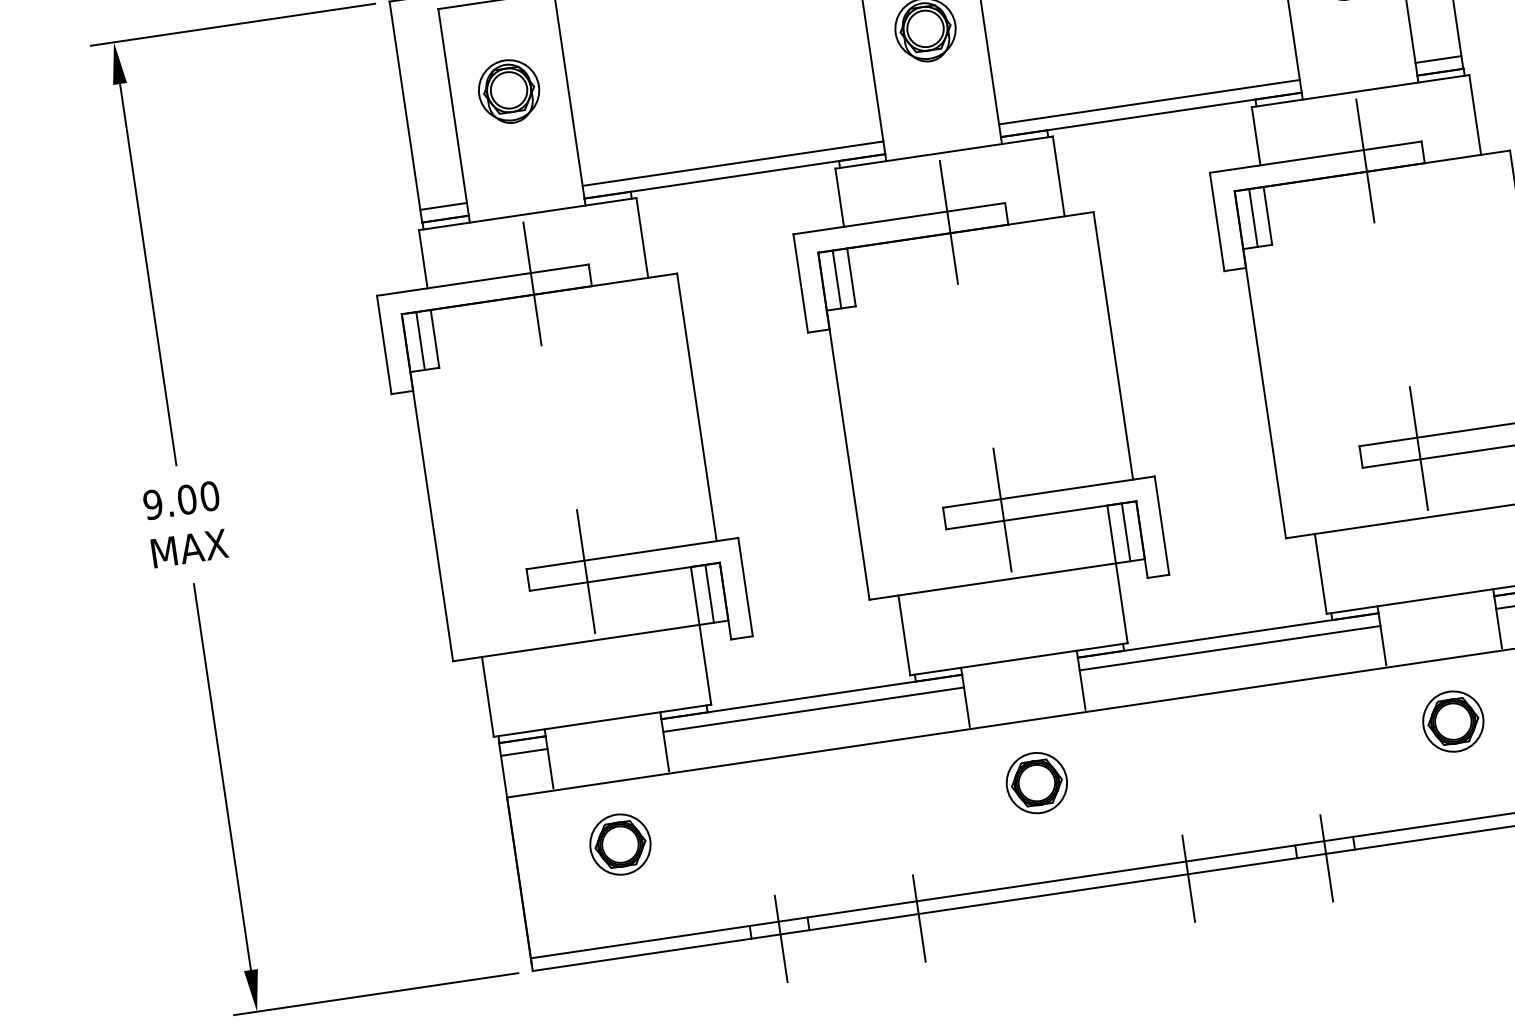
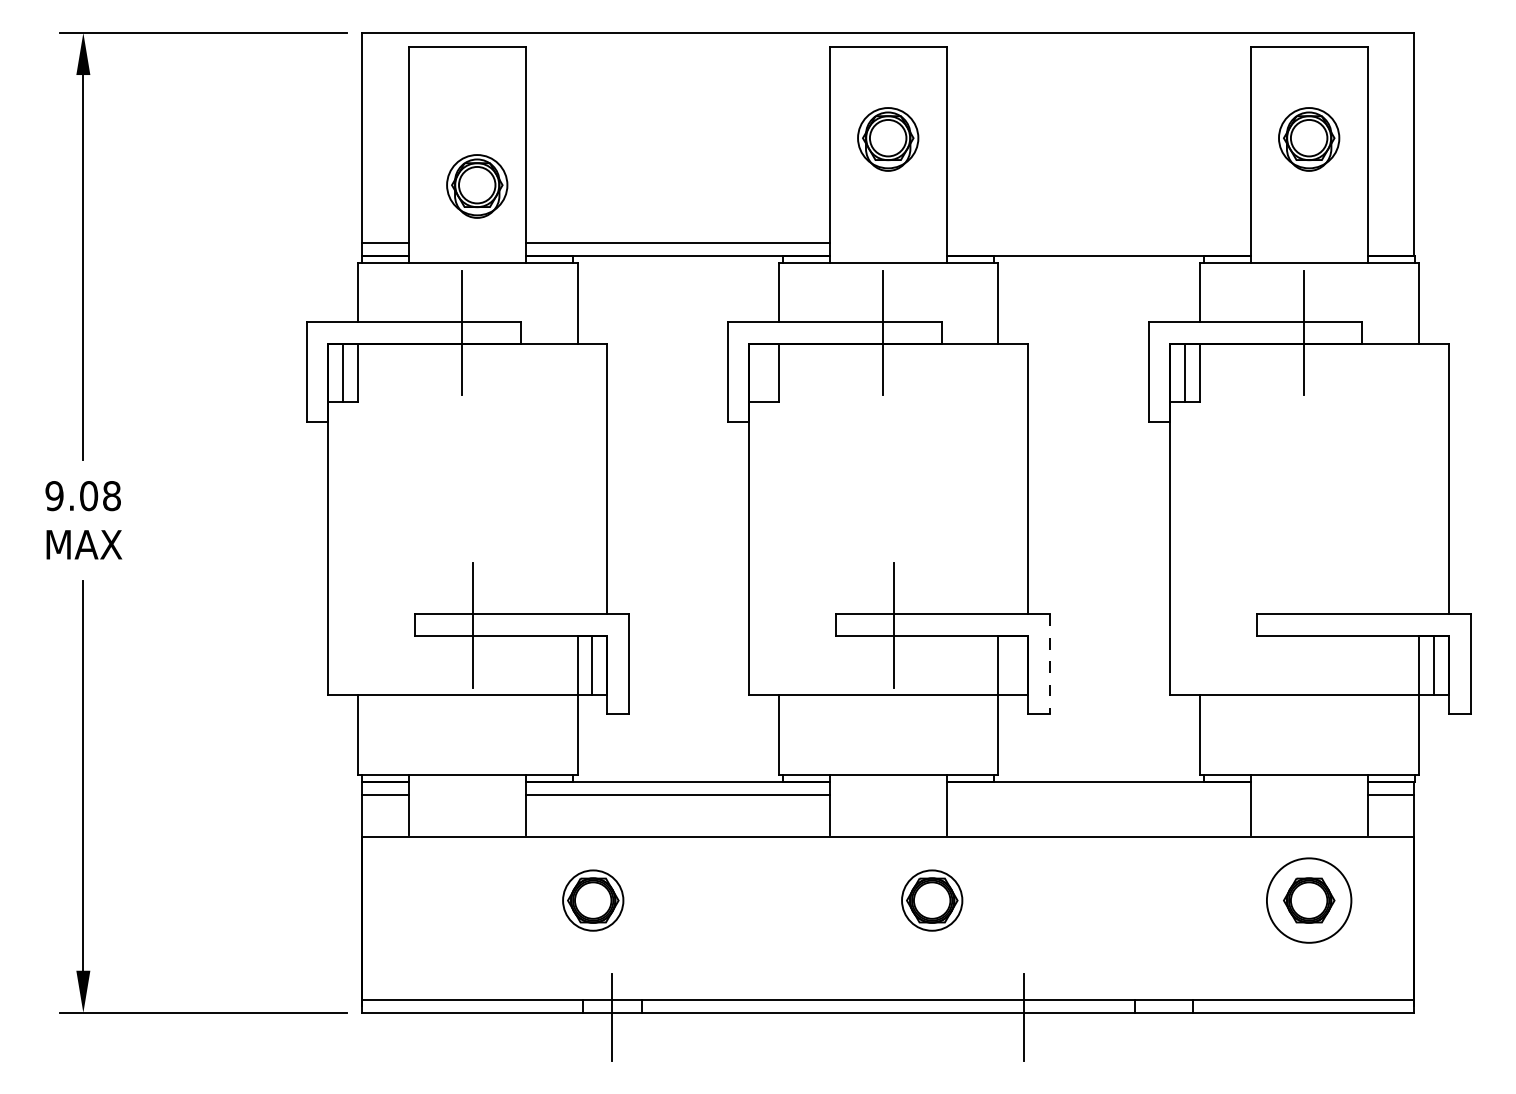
line: (1437, 59) -> (1390, 243), removed
part: (509, 91) -> (477, 186), moved
line: (1149, 102) -> (1099, 243), removed
line: (837, 279) -> (764, 373), removed
line: (1419, 448) -> (1315, 625), removed
text: (210, 495) -> (112, 495), 9.00 -> 9.08
line: (1161, 525) -> (1049, 664), solid -> dashed
line: (1126, 532) -> (1013, 665), removed
line: (1230, 648) -> (1099, 795), removed
circle: (1452, 721) -> (1308, 900), size x1.4
part: (1037, 782) -> (932, 900), moved
part: (620, 844) -> (593, 900), moved
line: (1326, 858) -> (1163, 1017), removed
line: (919, 918) -> (752, 1017), removed

